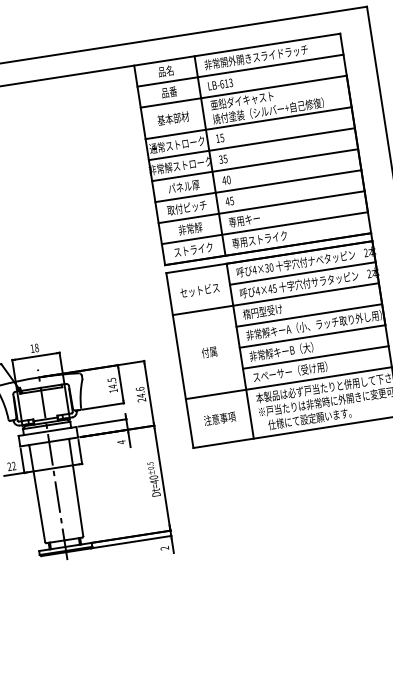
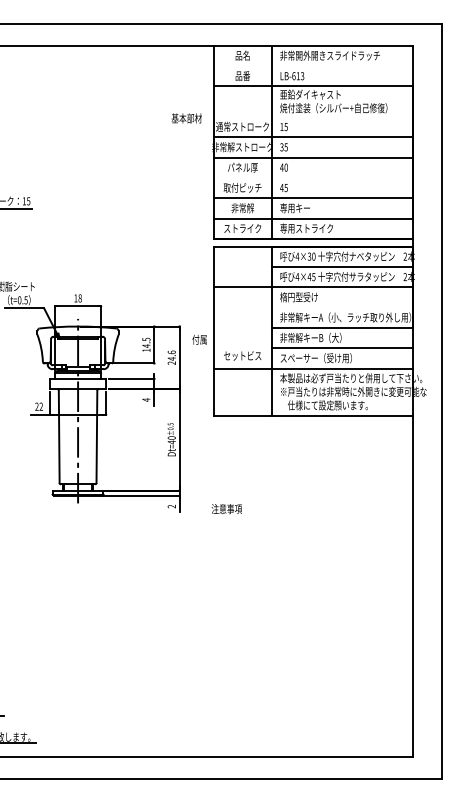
line: (240, 71) -> (313, 66), removed
text: (173, 118) -> (186, 118), moved
line: (248, 122) -> (313, 116), removed
line: (258, 185) -> (313, 177), removed
text: (199, 290) -> (242, 355), moved
line: (309, 315) -> (342, 307), removed
text: (209, 352) -> (199, 339), moved
text: (219, 419) -> (226, 509), moved

